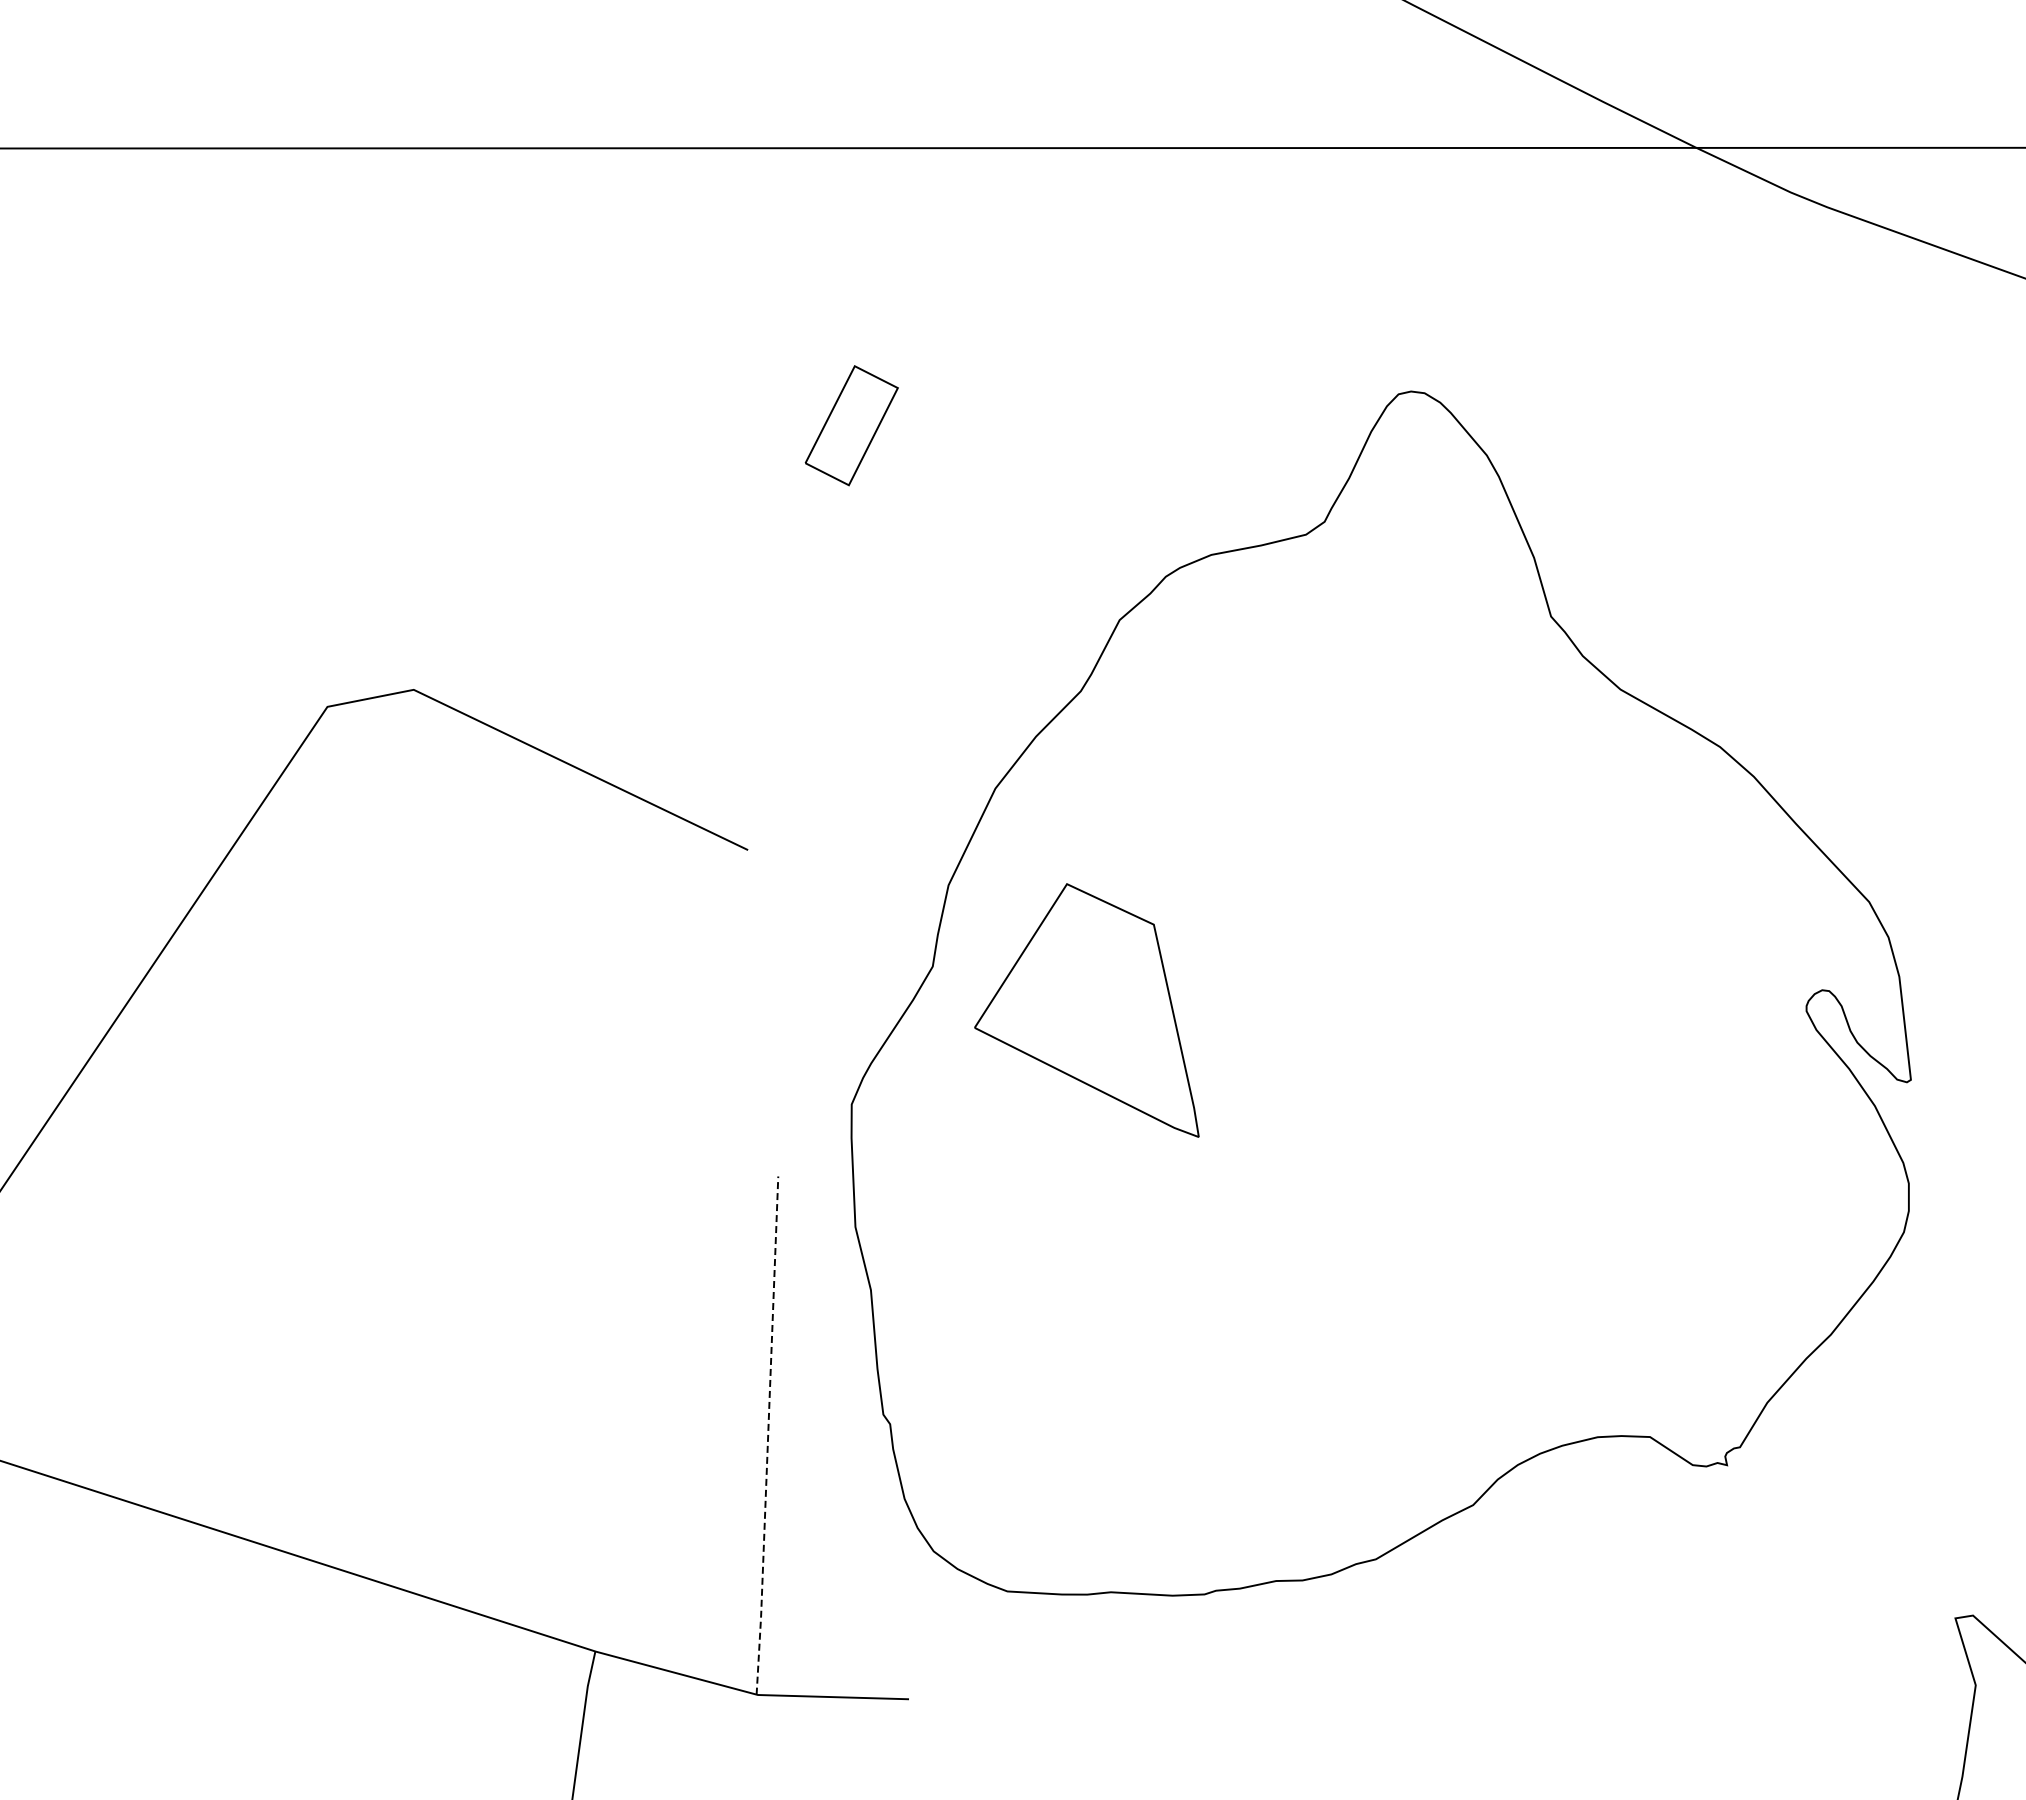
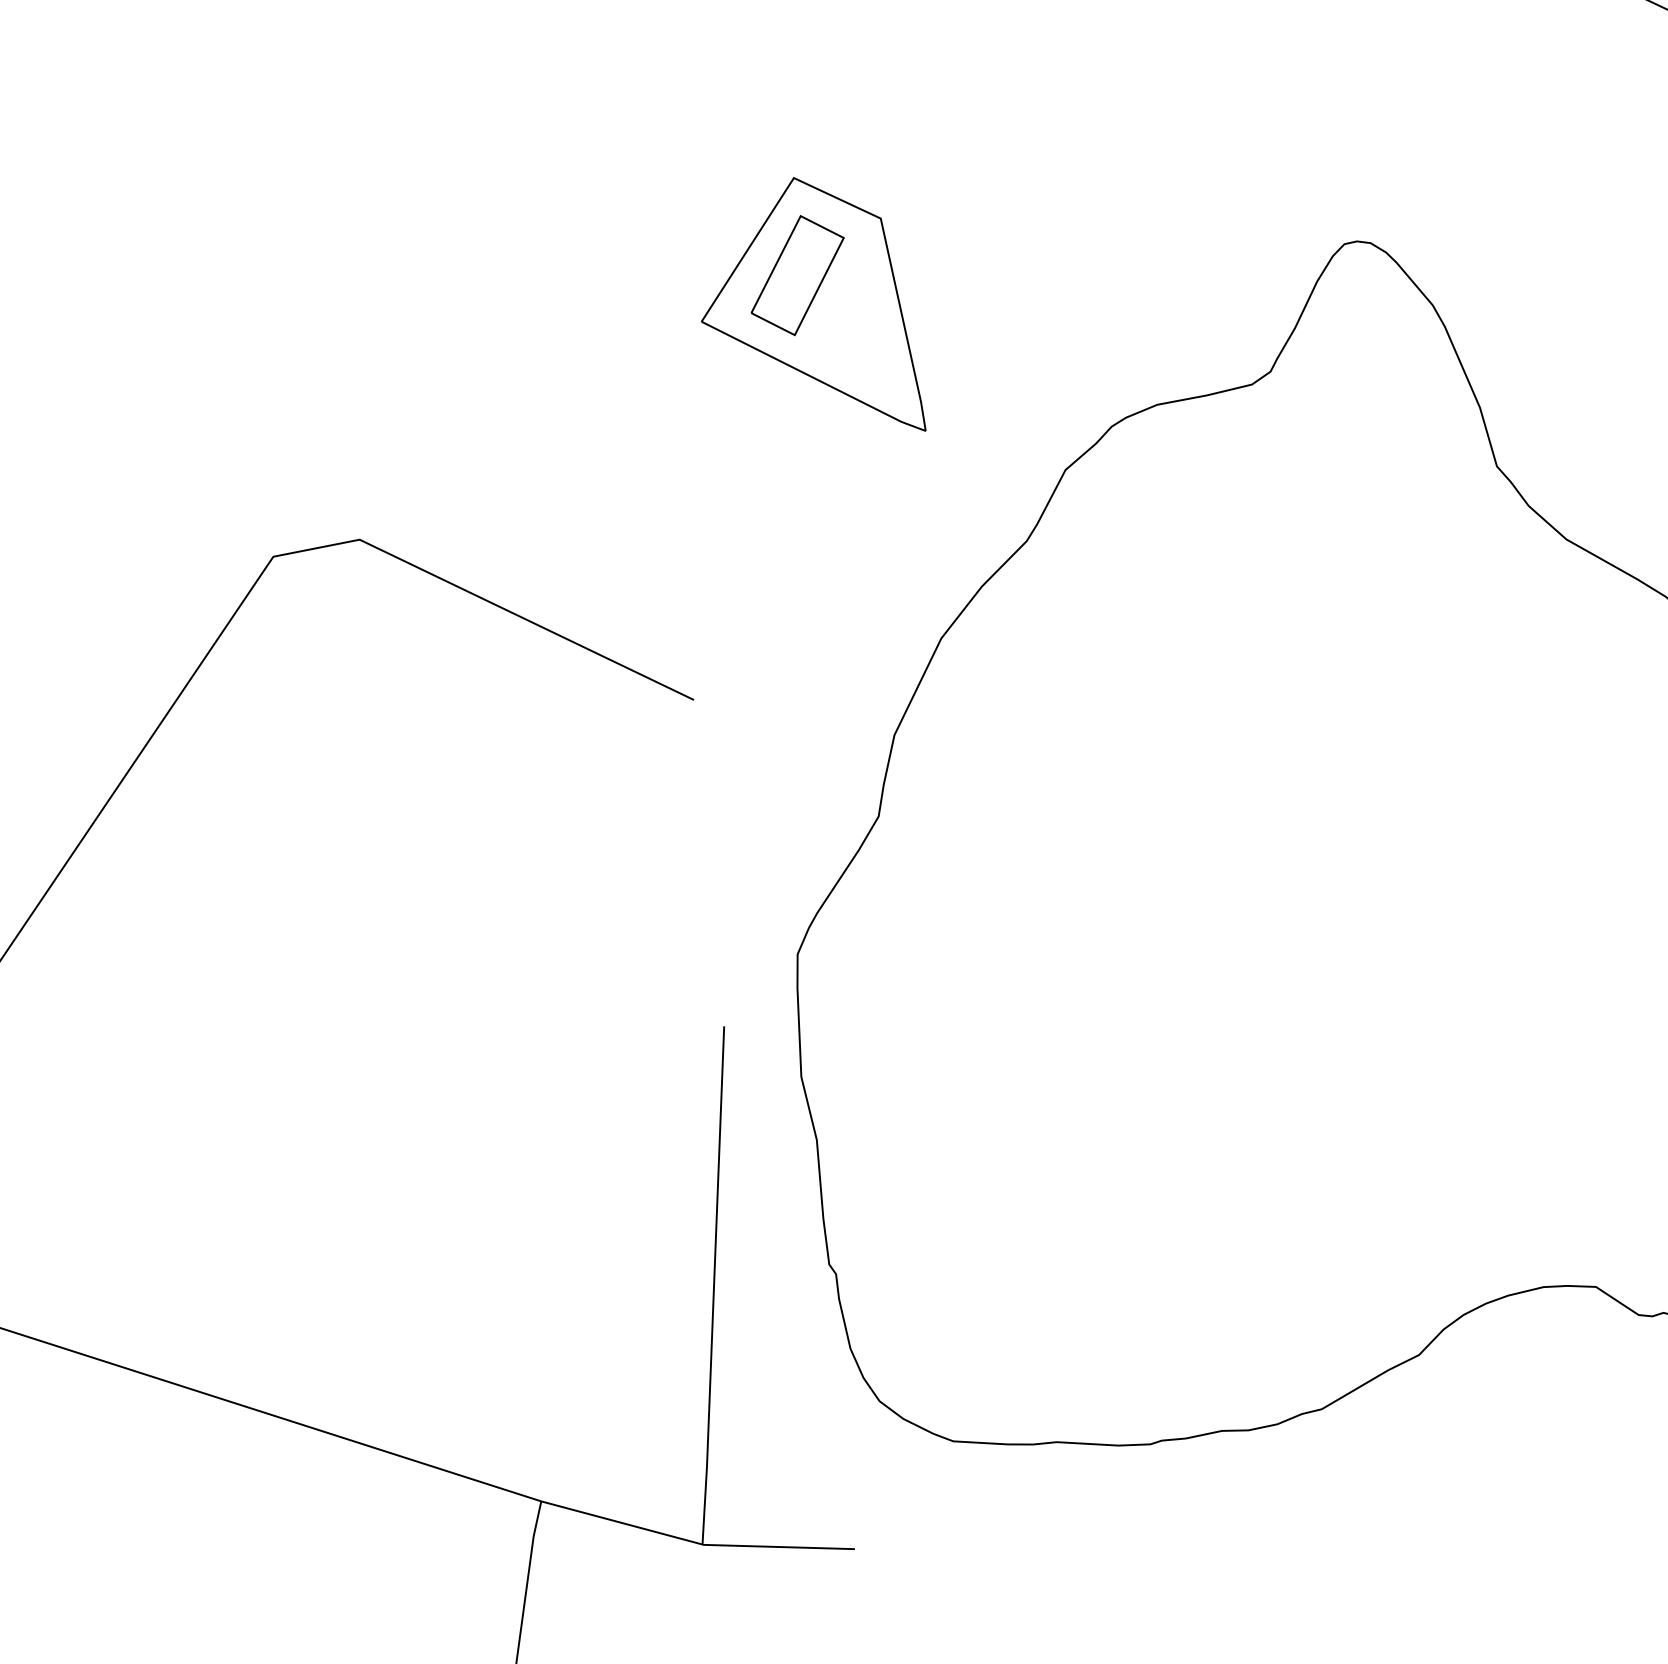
part: (1086, 1010) -> (813, 304), moved
line: (768, 1435) -> (714, 1285), dashed -> solid

